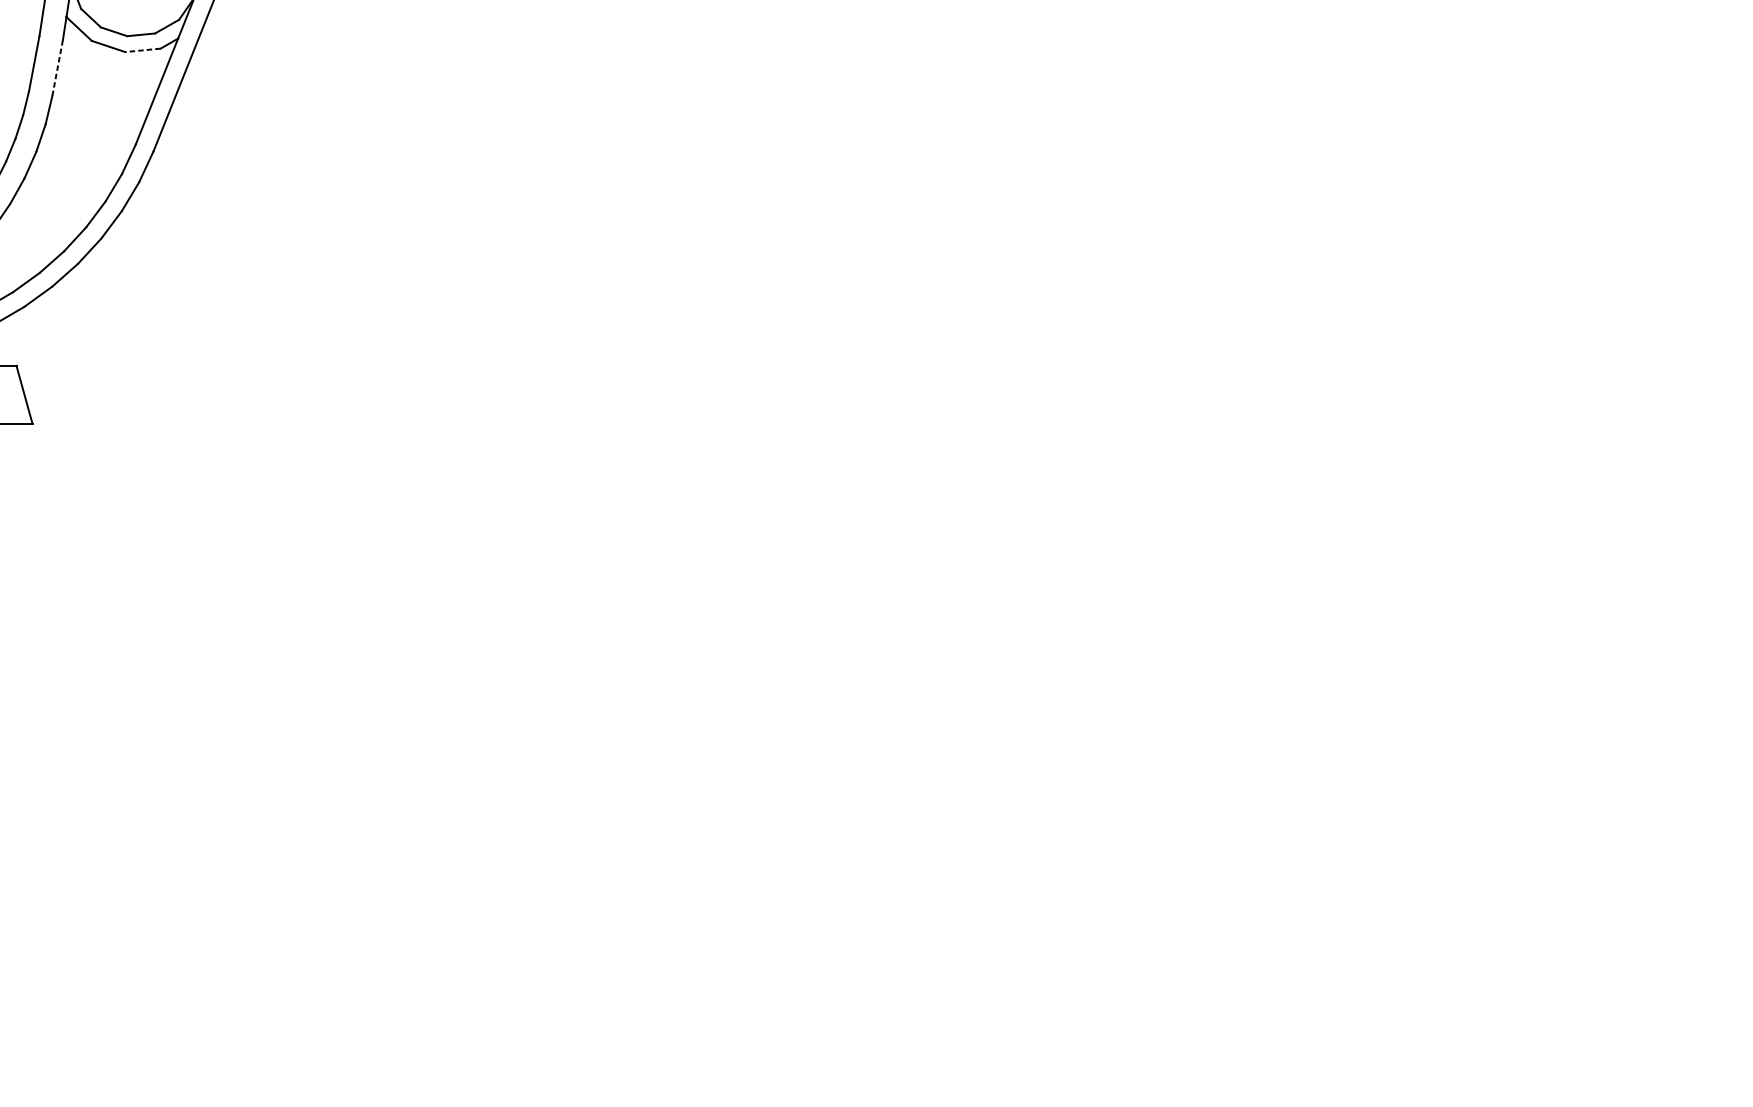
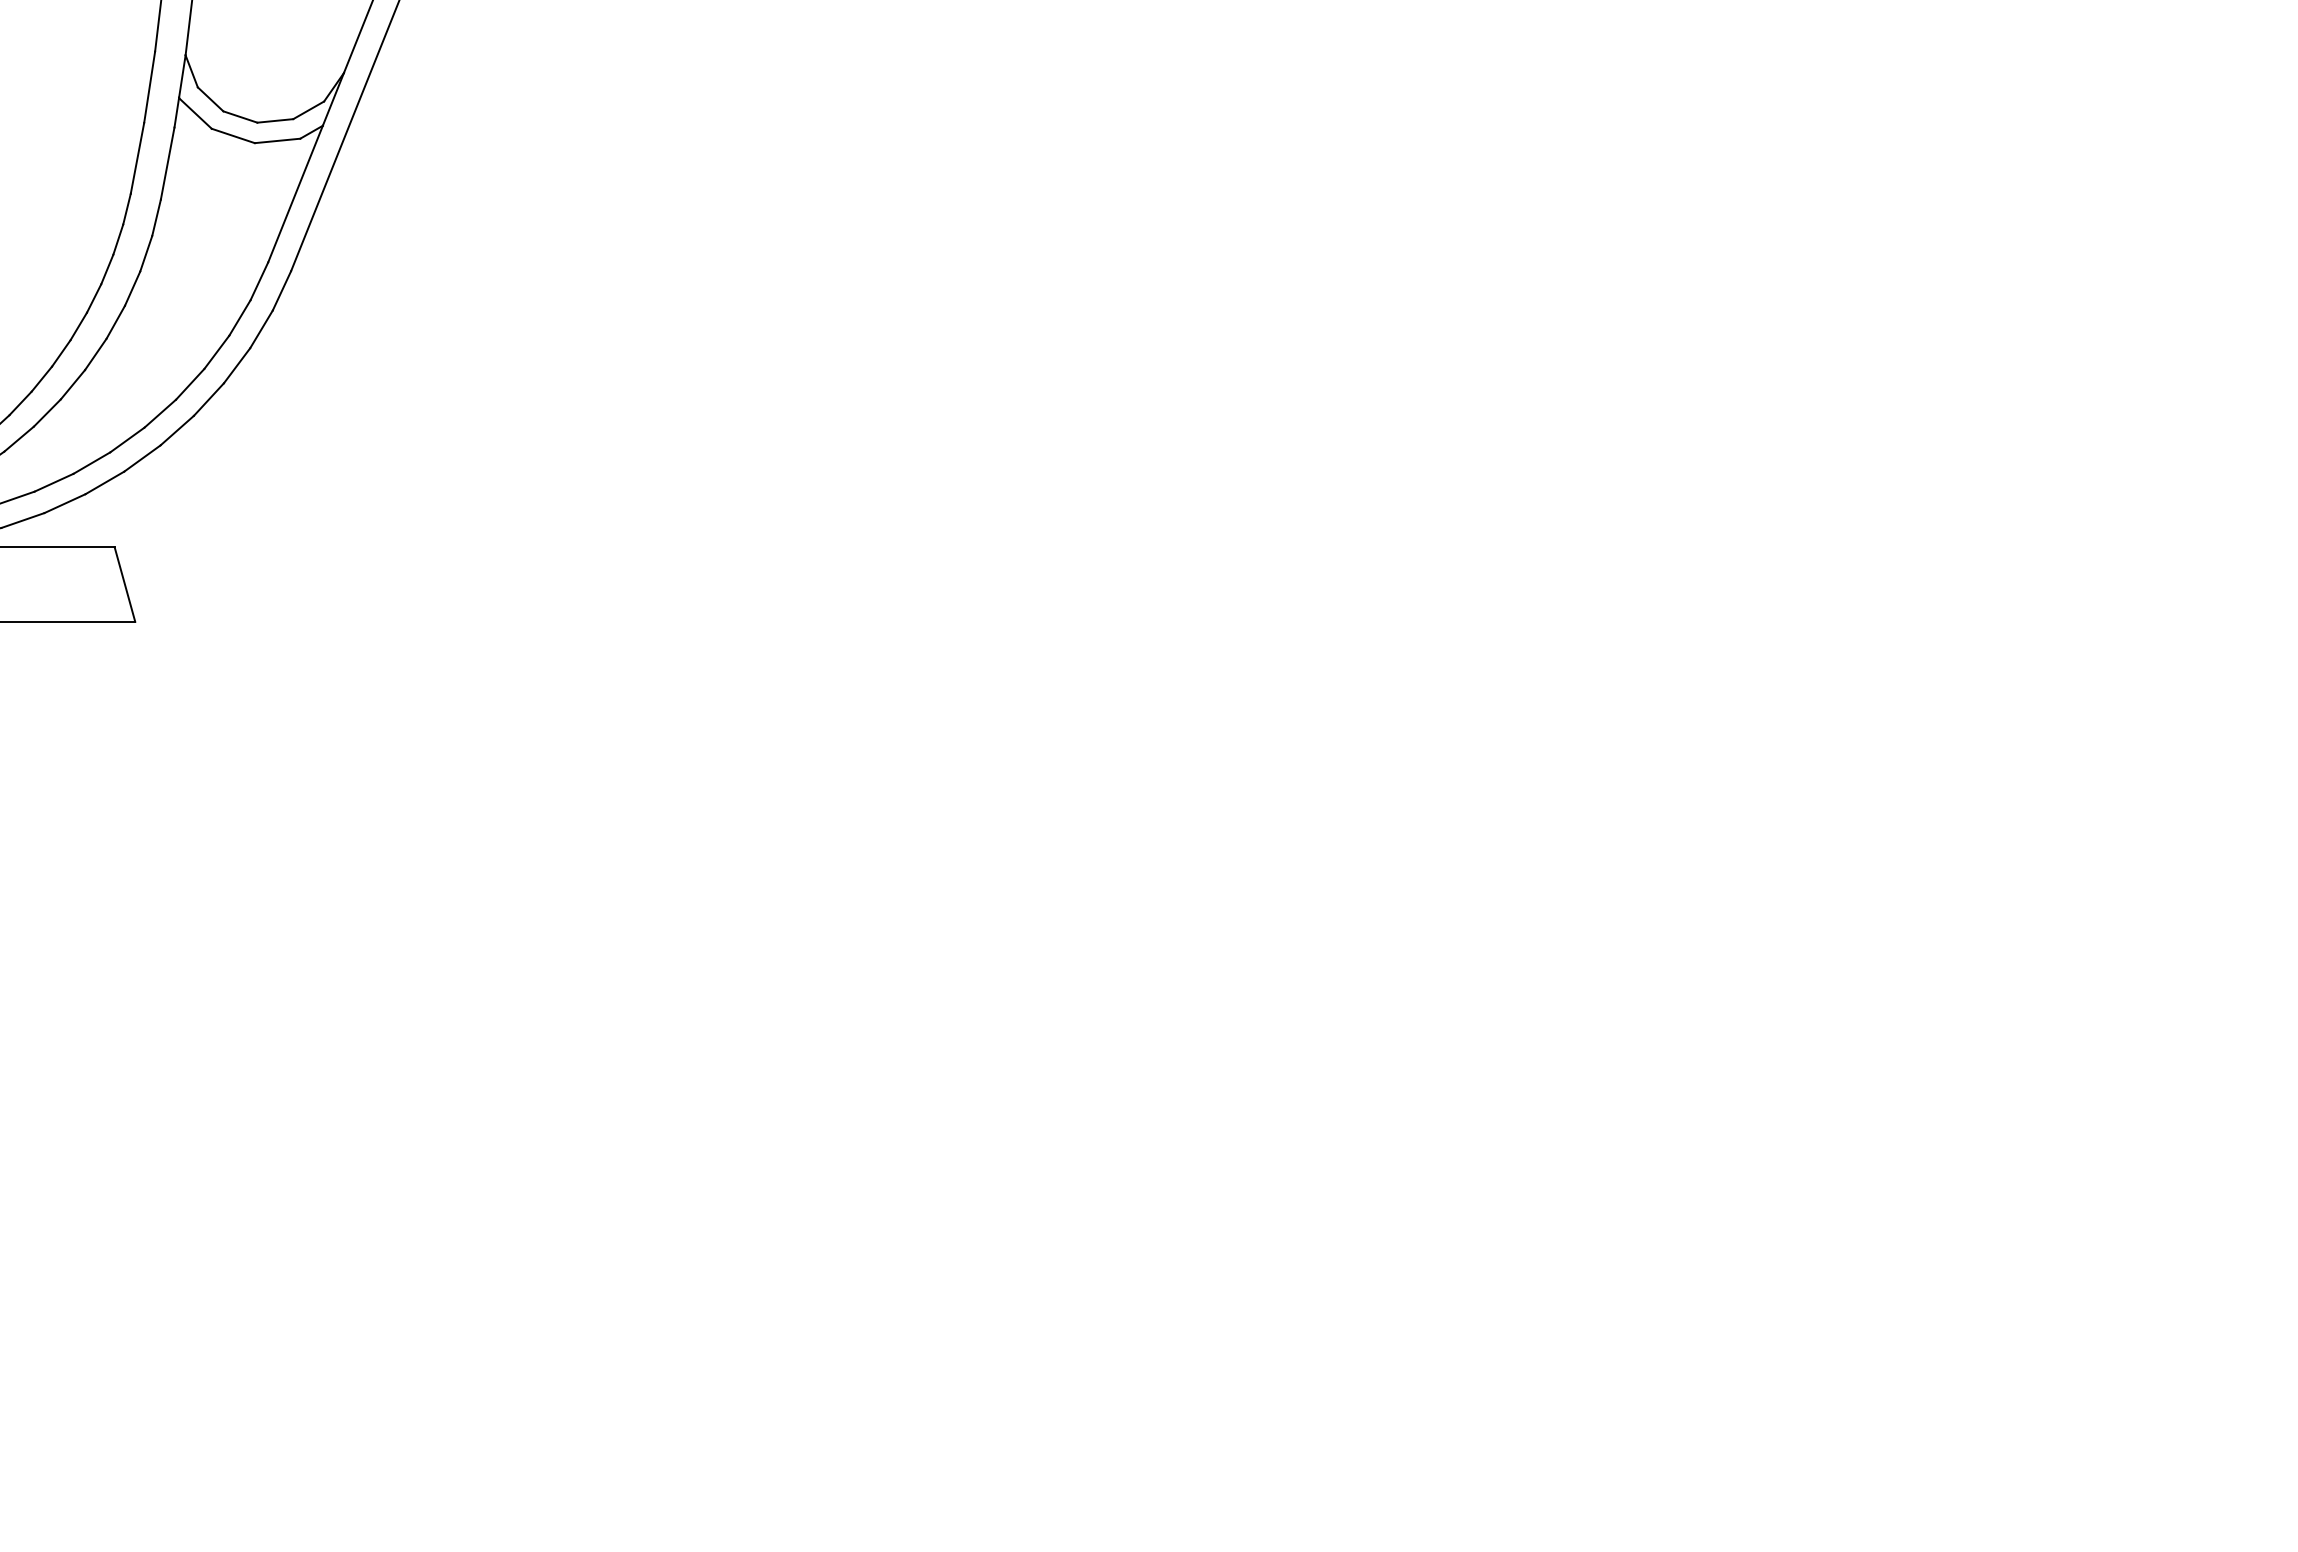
line: (142, 50) -> (277, 140), dashed -> solid
line: (57, 67) -> (167, 163), dashed -> solid

